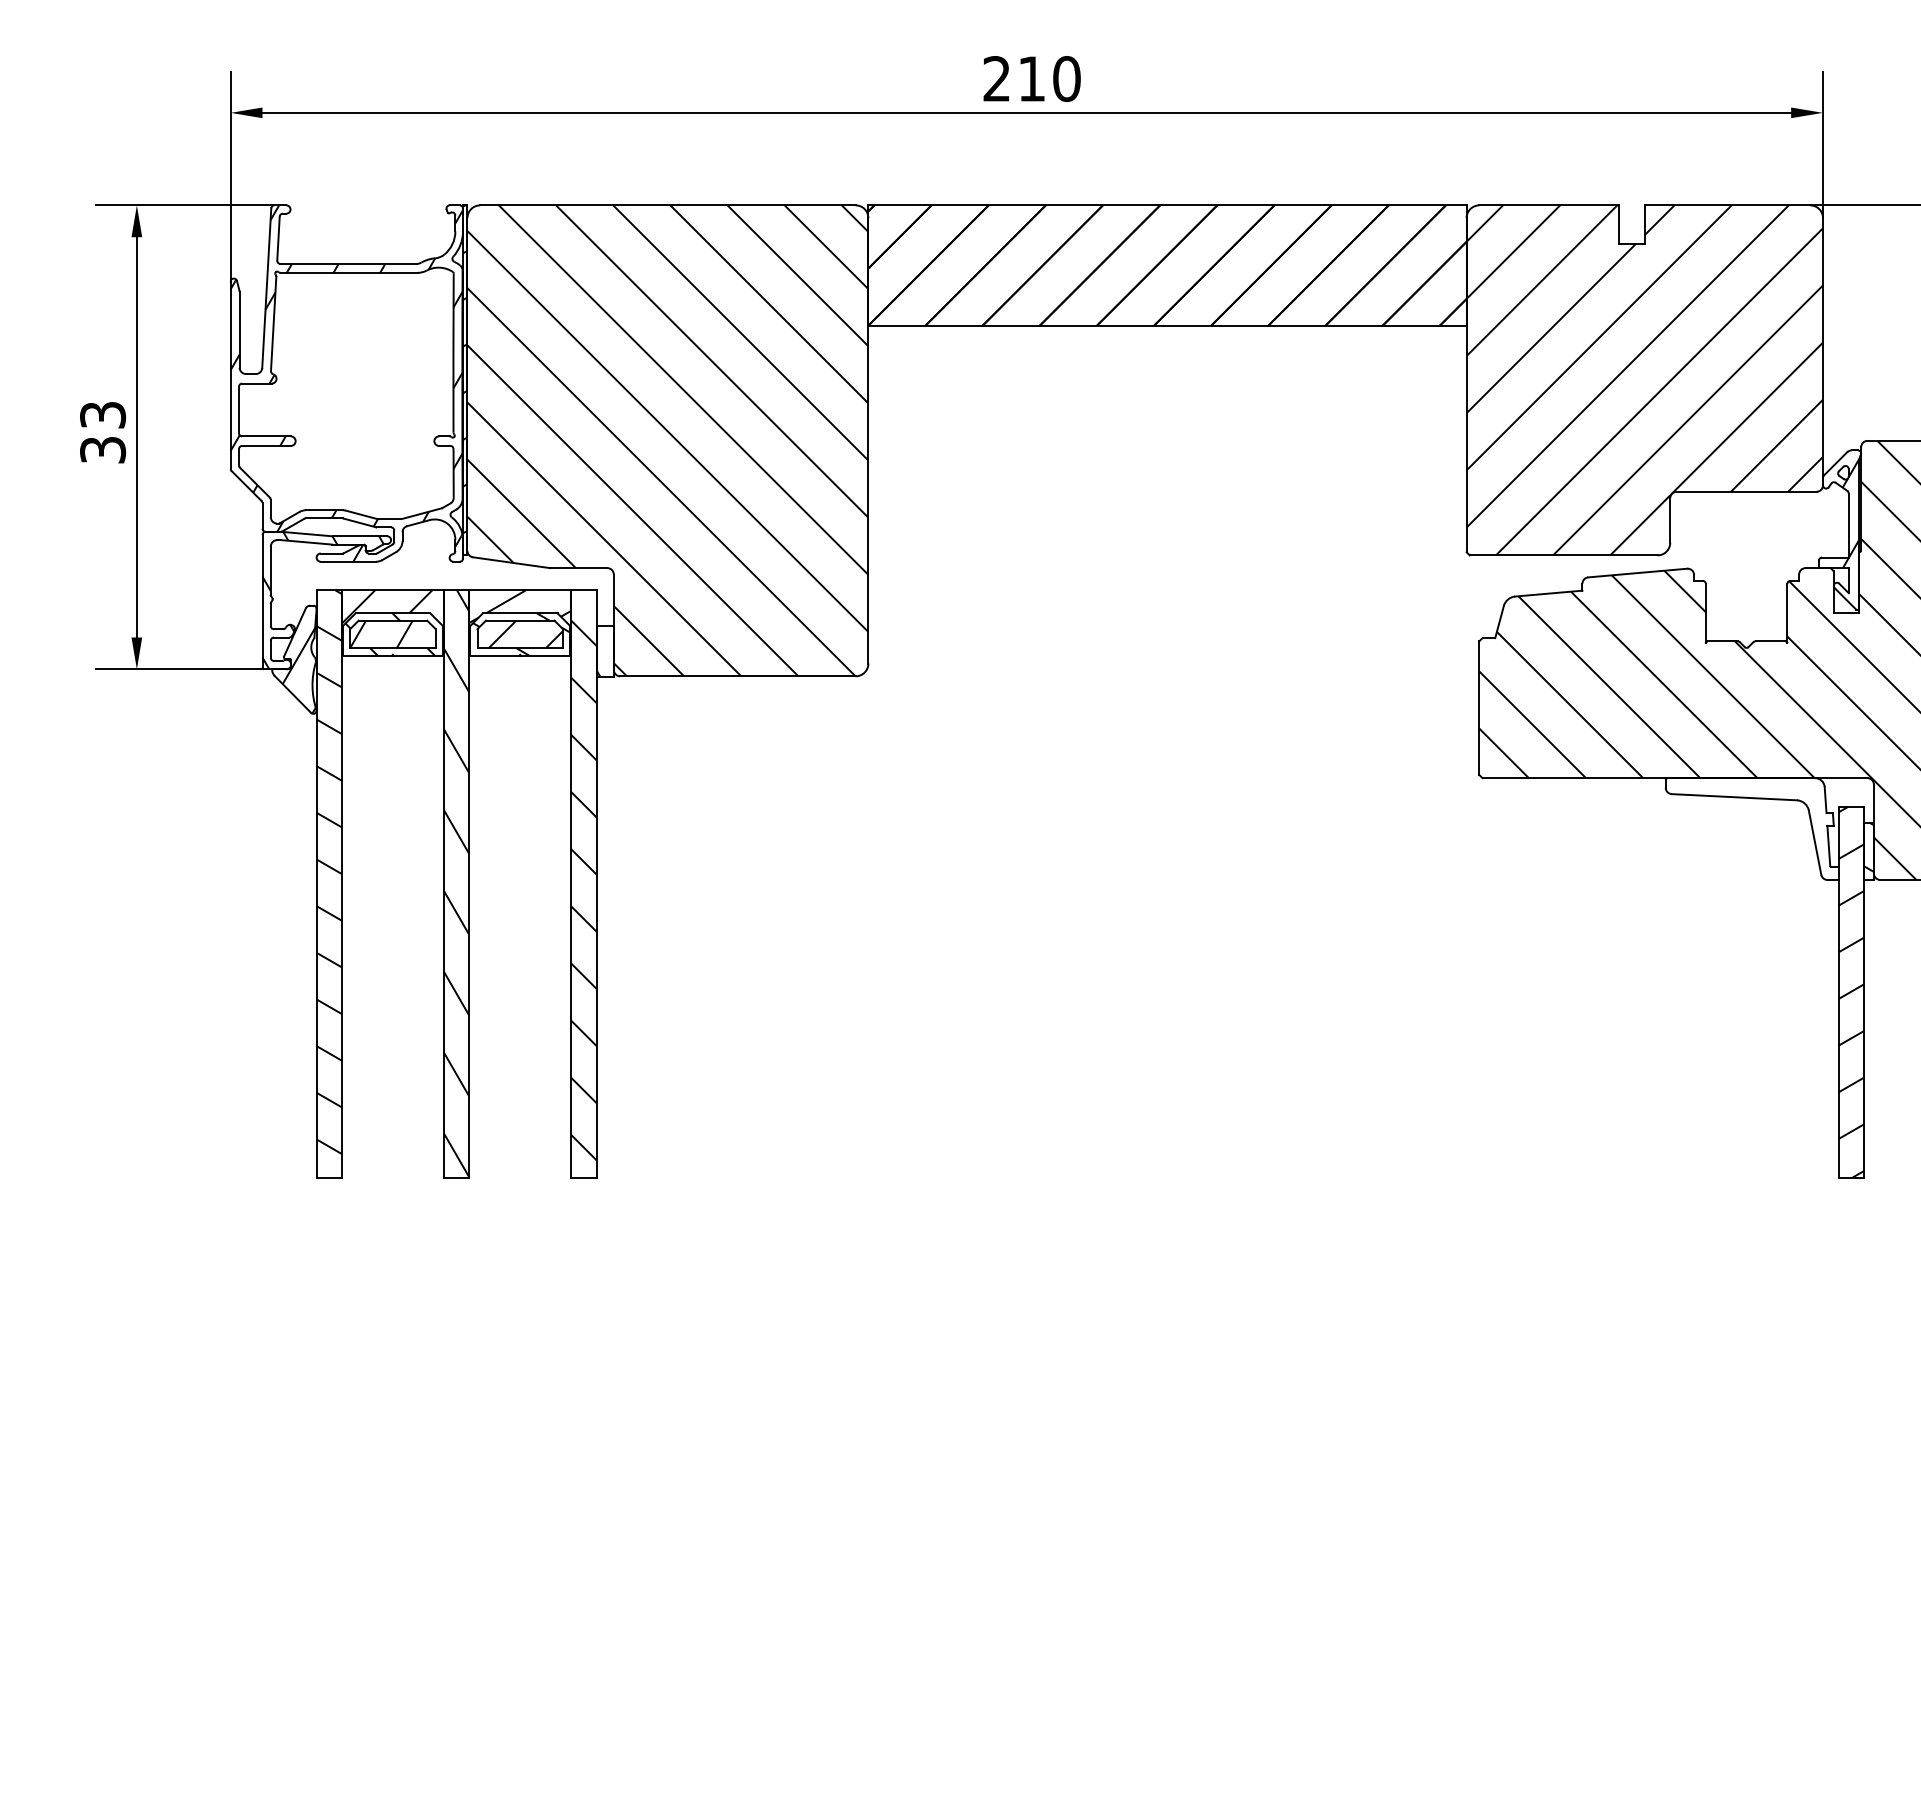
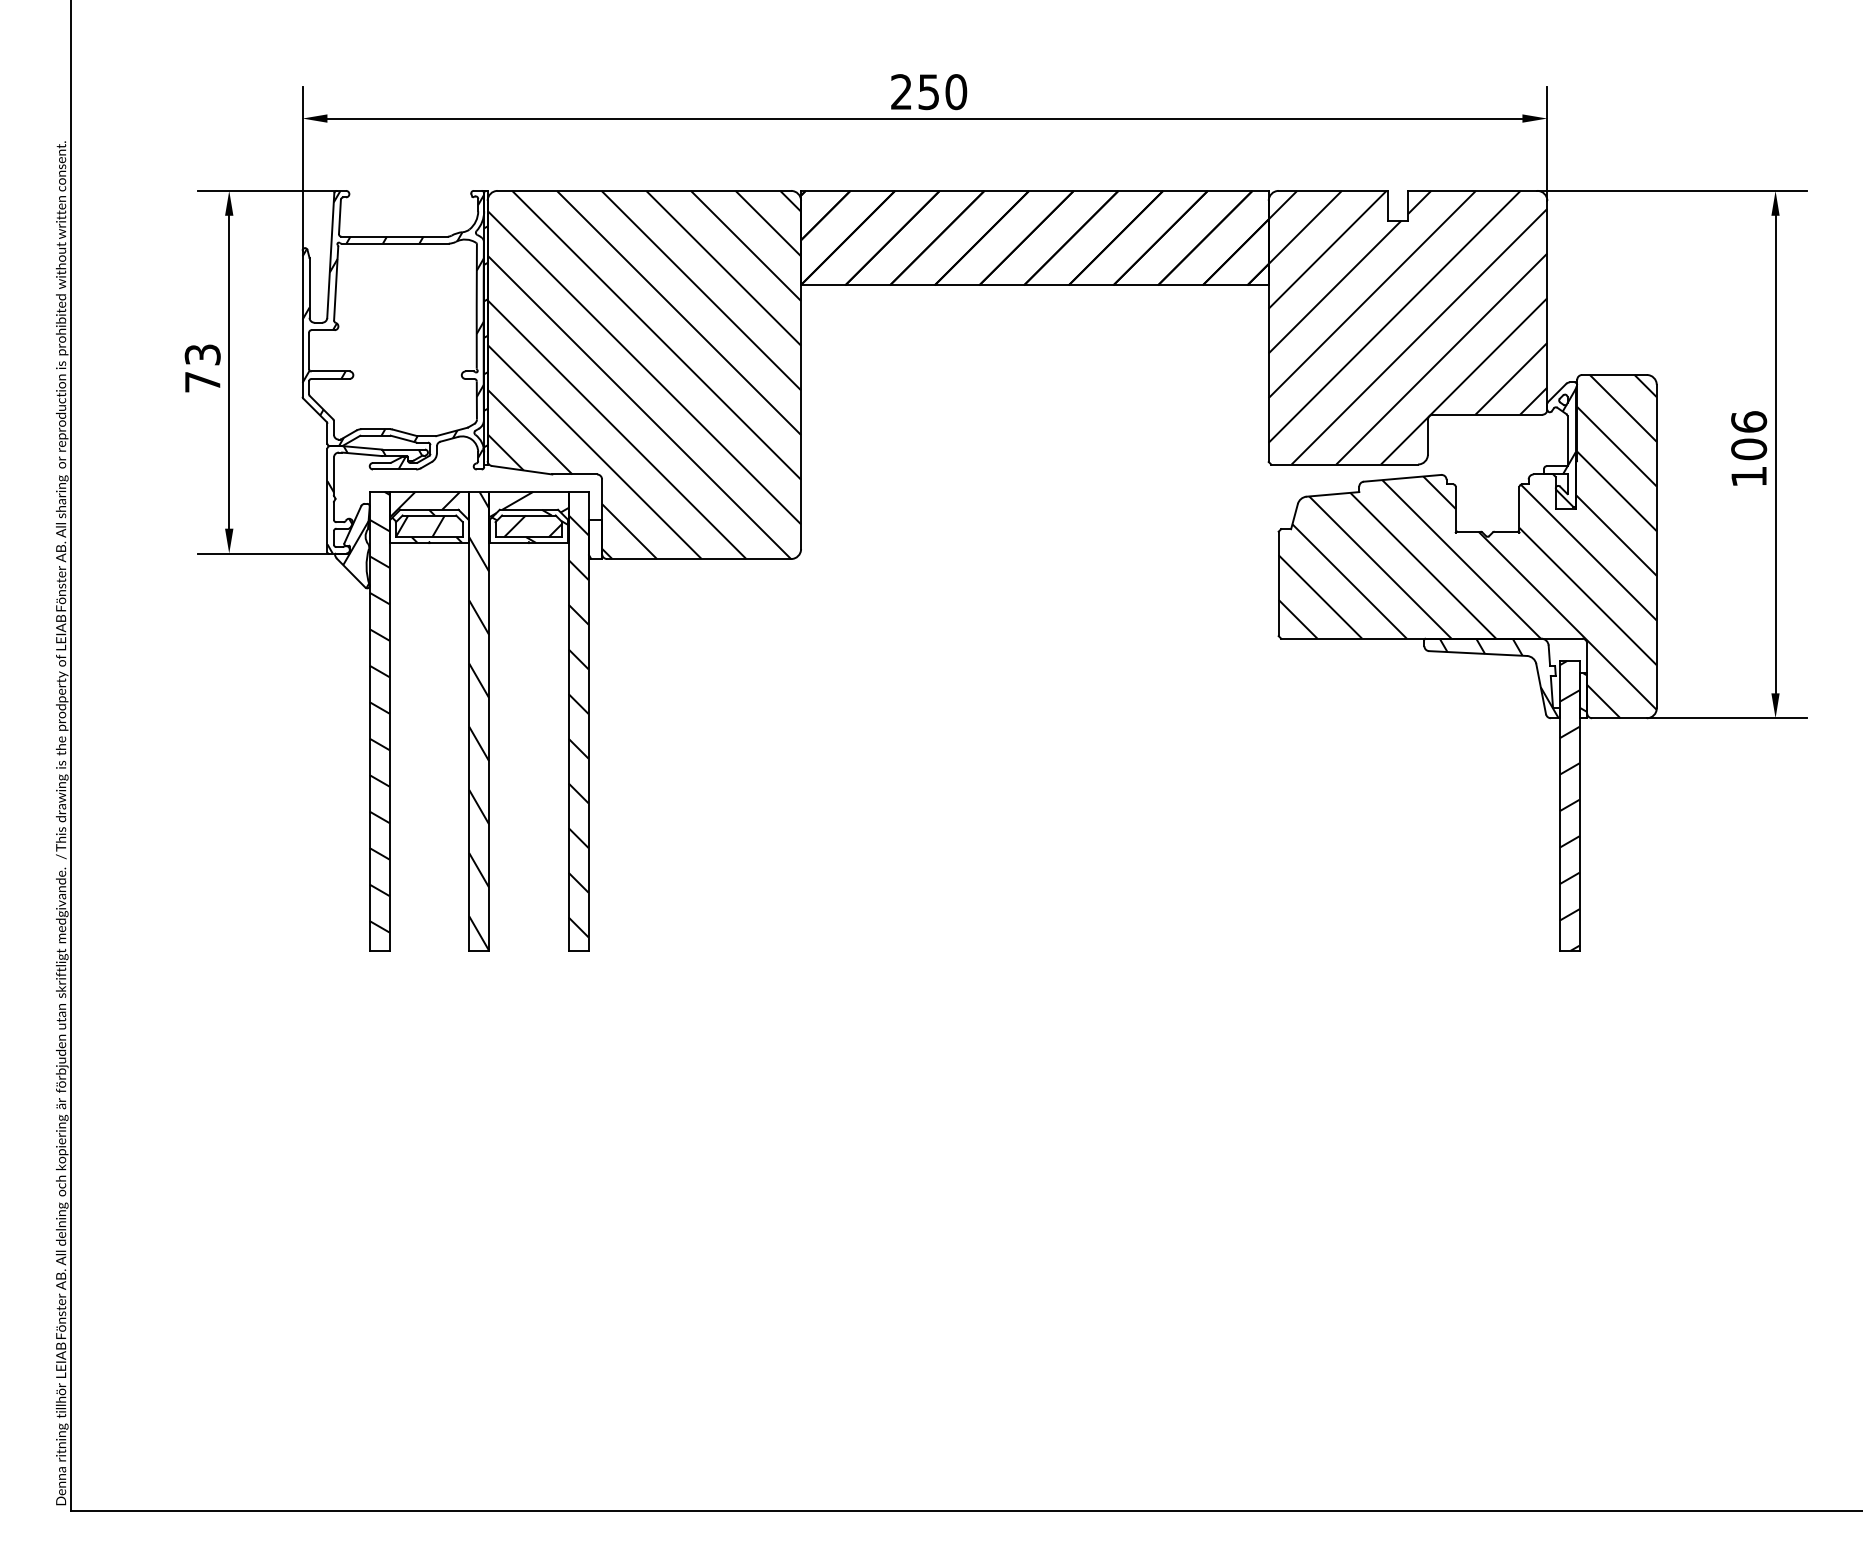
text: (1031, 79) -> (928, 92), 210 -> 250
text: (102, 450) -> (202, 382), 33 -> 73
hatch: (1760, 829) -> (1498, 678), added

